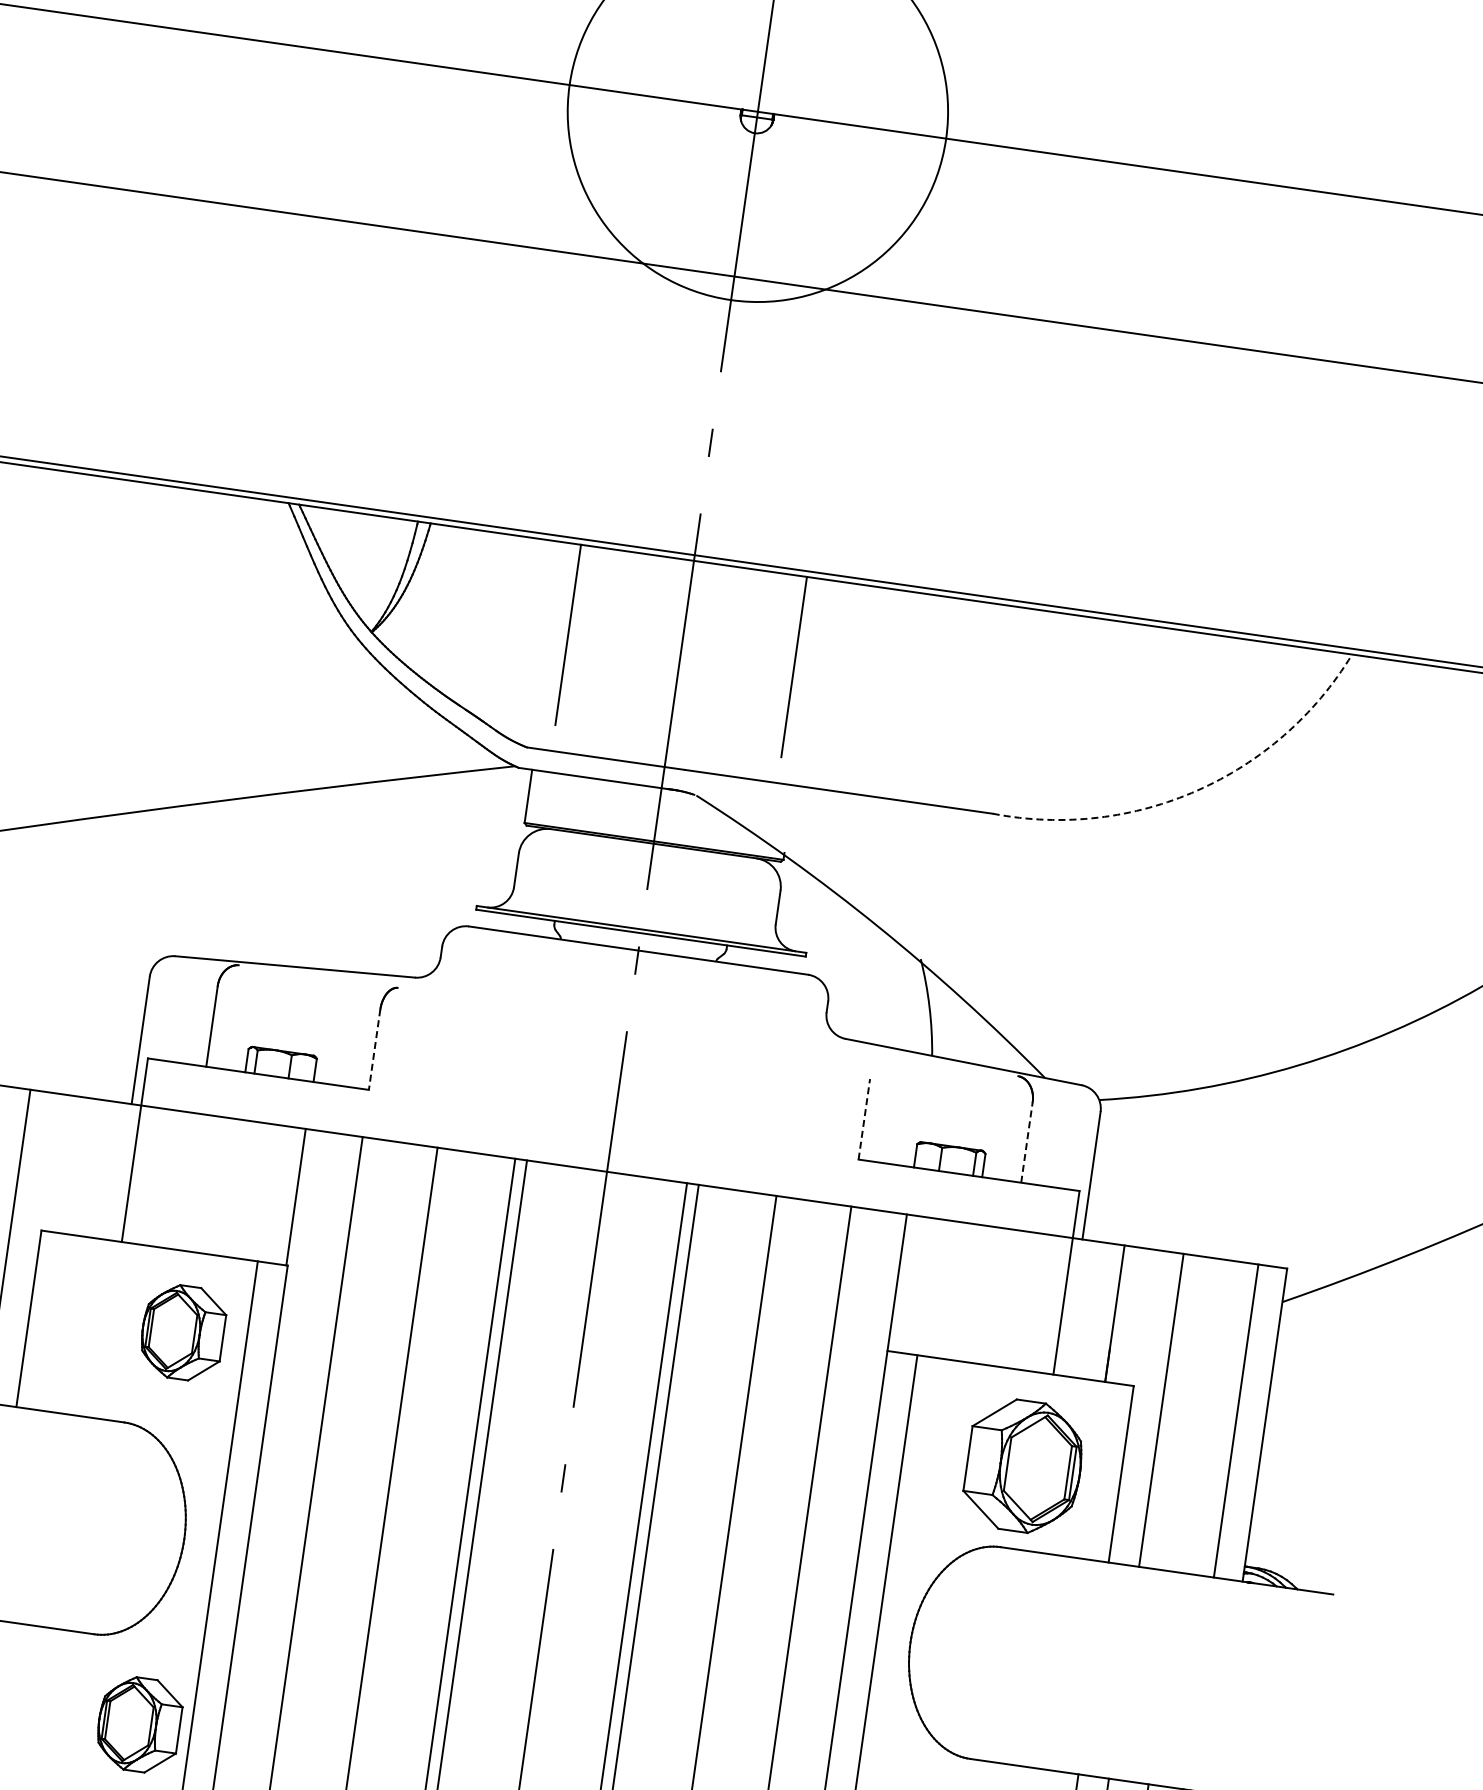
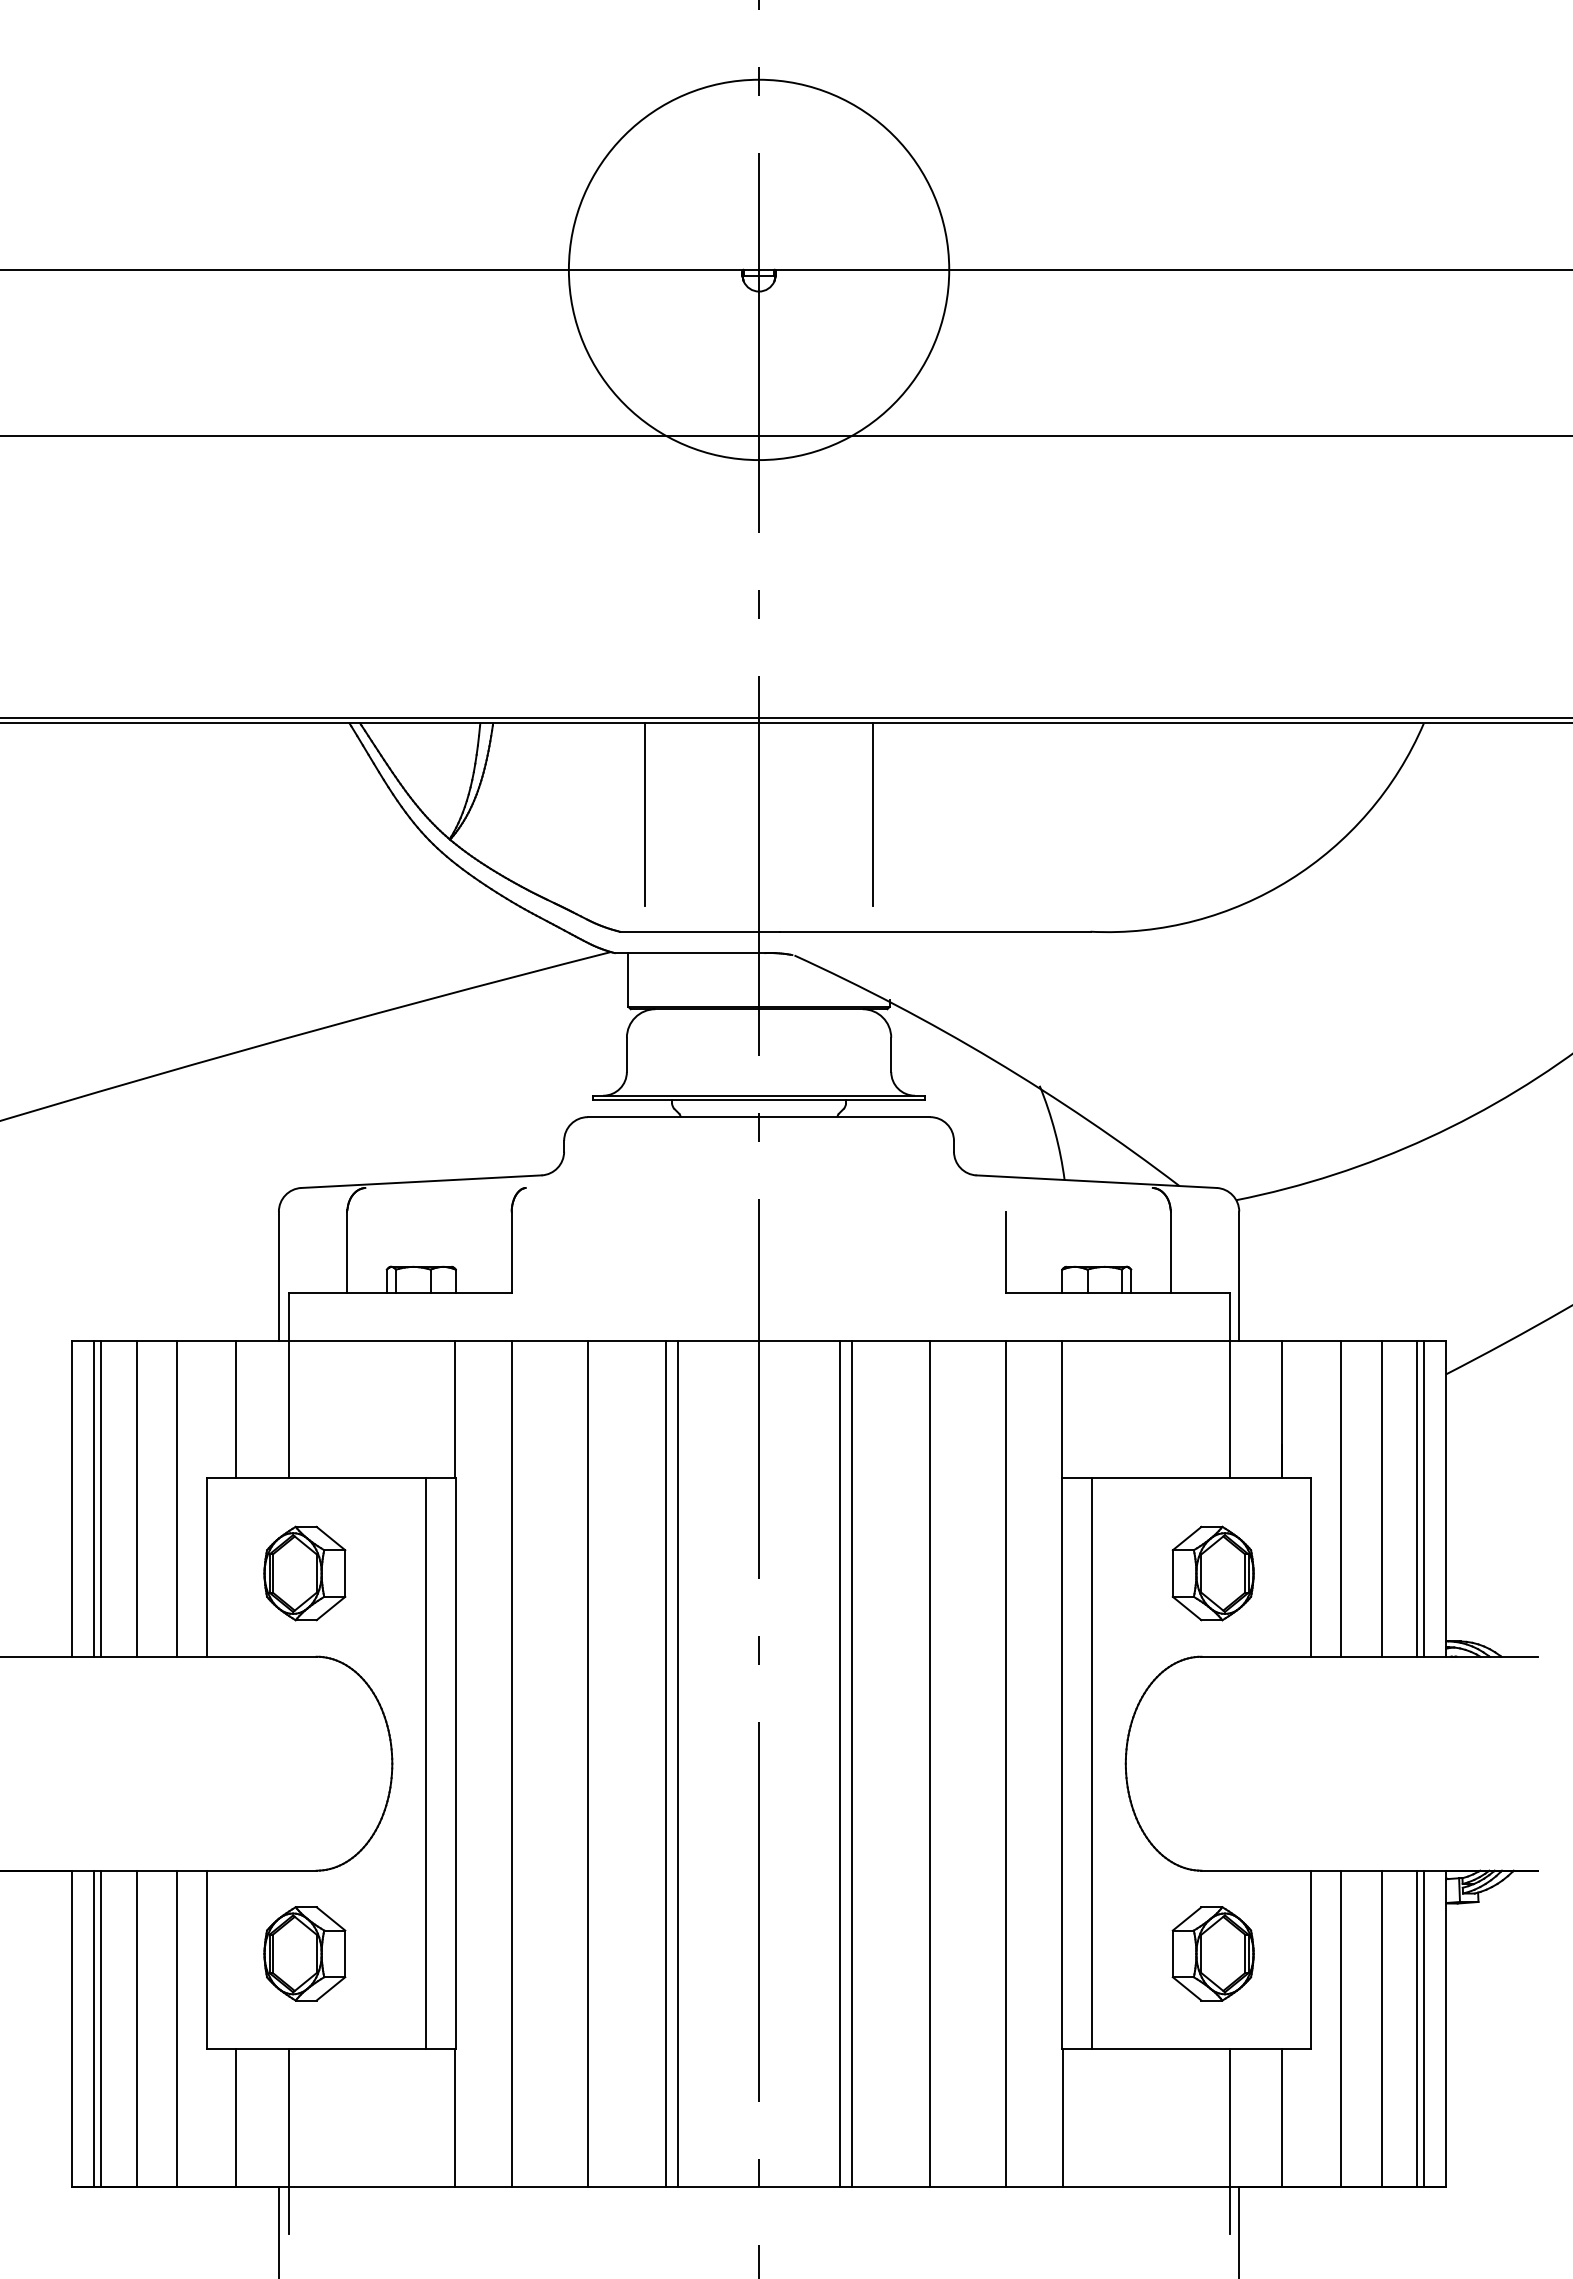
arc: (1197, 790) -> (1289, 879), dashed -> solid
line: (374, 1049) -> (511, 1252), dashed -> solid
line: (864, 1119) -> (1006, 1252), dashed -> solid
line: (1026, 1142) -> (1170, 1252), dashed -> solid
line: (79, 1166) -> (236, 1409), added
part: (182, 1332) -> (304, 1573), moved
line: (1201, 1415) -> (1381, 1498), added
line: (1242, 1421) -> (1423, 1498), added
part: (1023, 1466) -> (1212, 1573), size x0.71
part: (138, 1724) -> (304, 1953), moved

